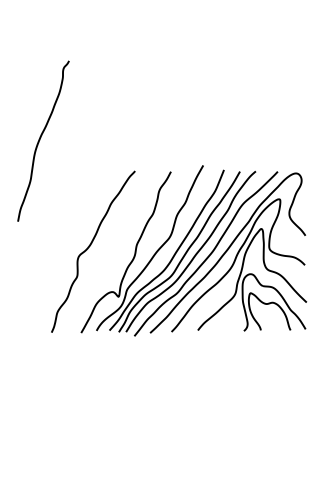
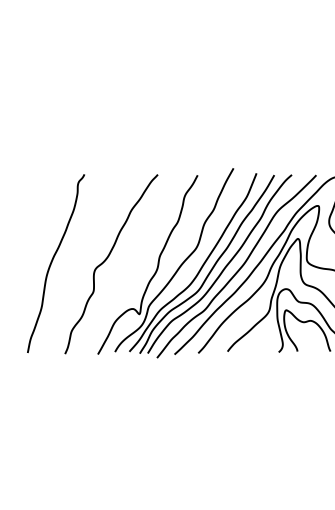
curve: (40, 140) -> (52, 262), moved

